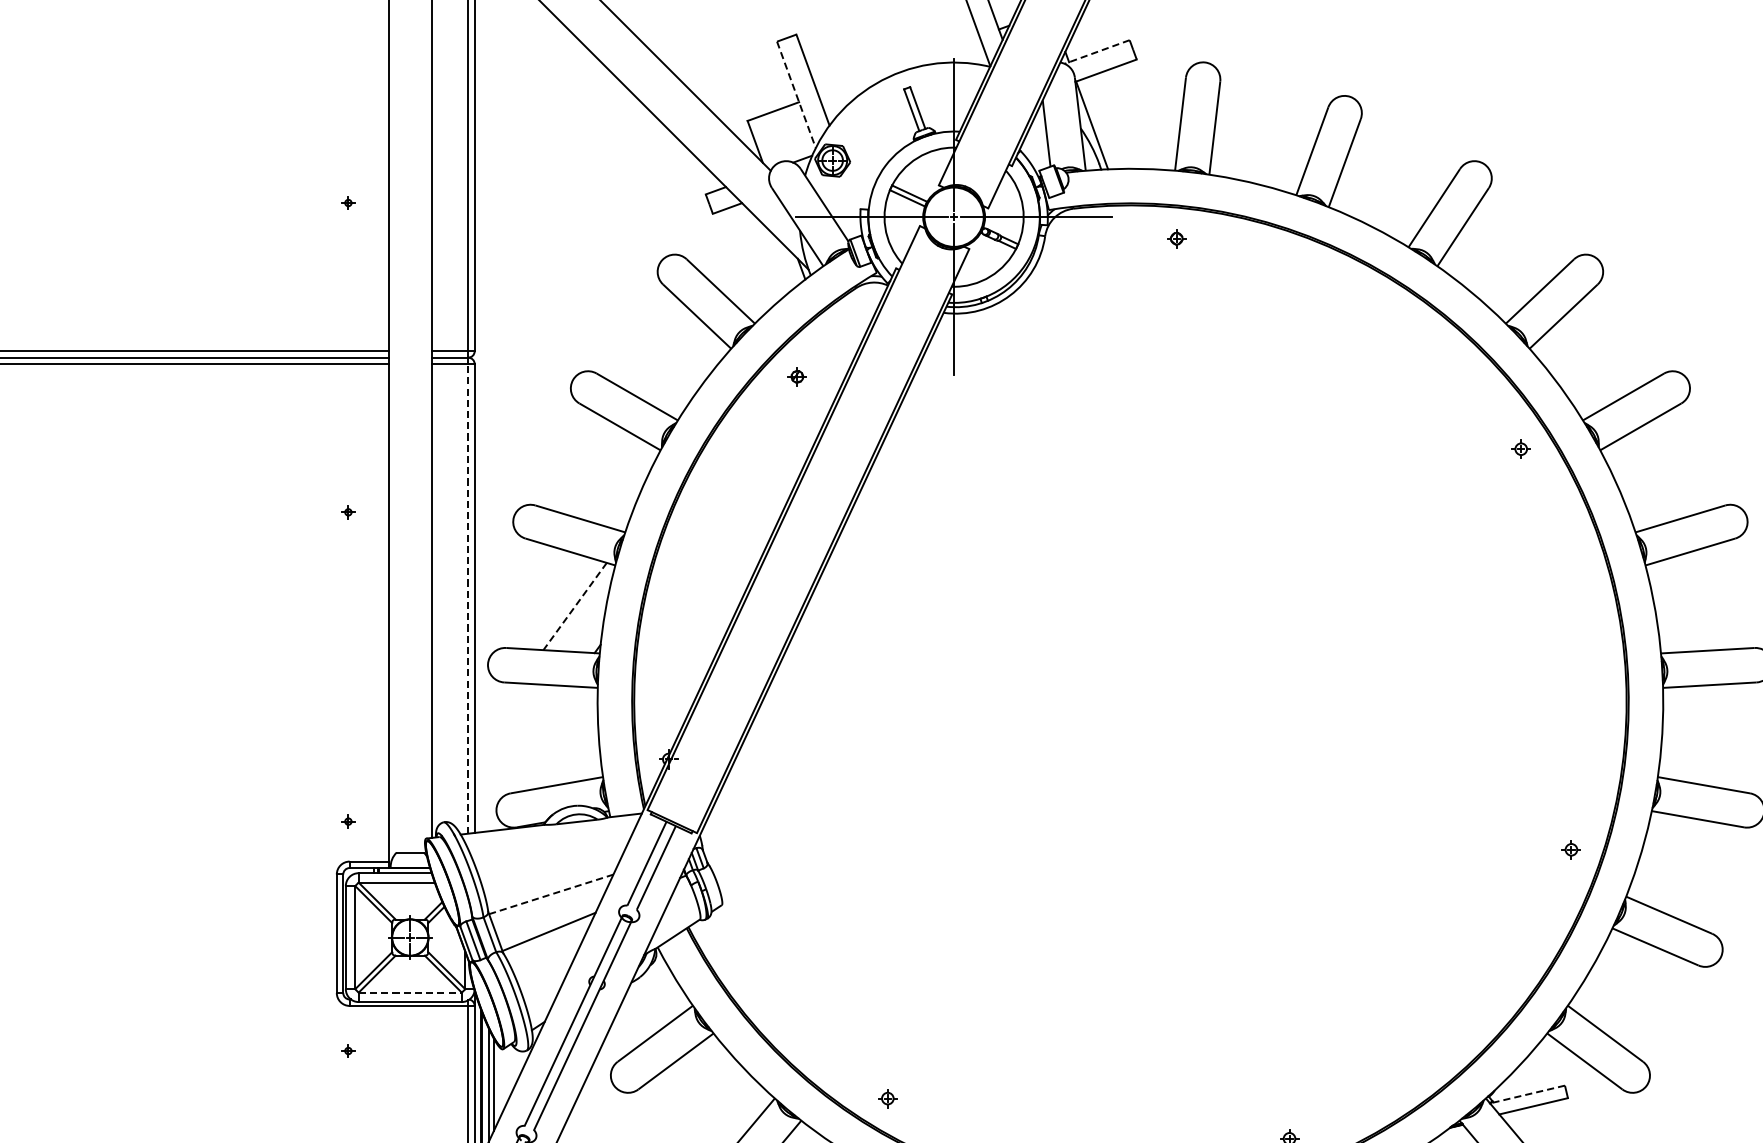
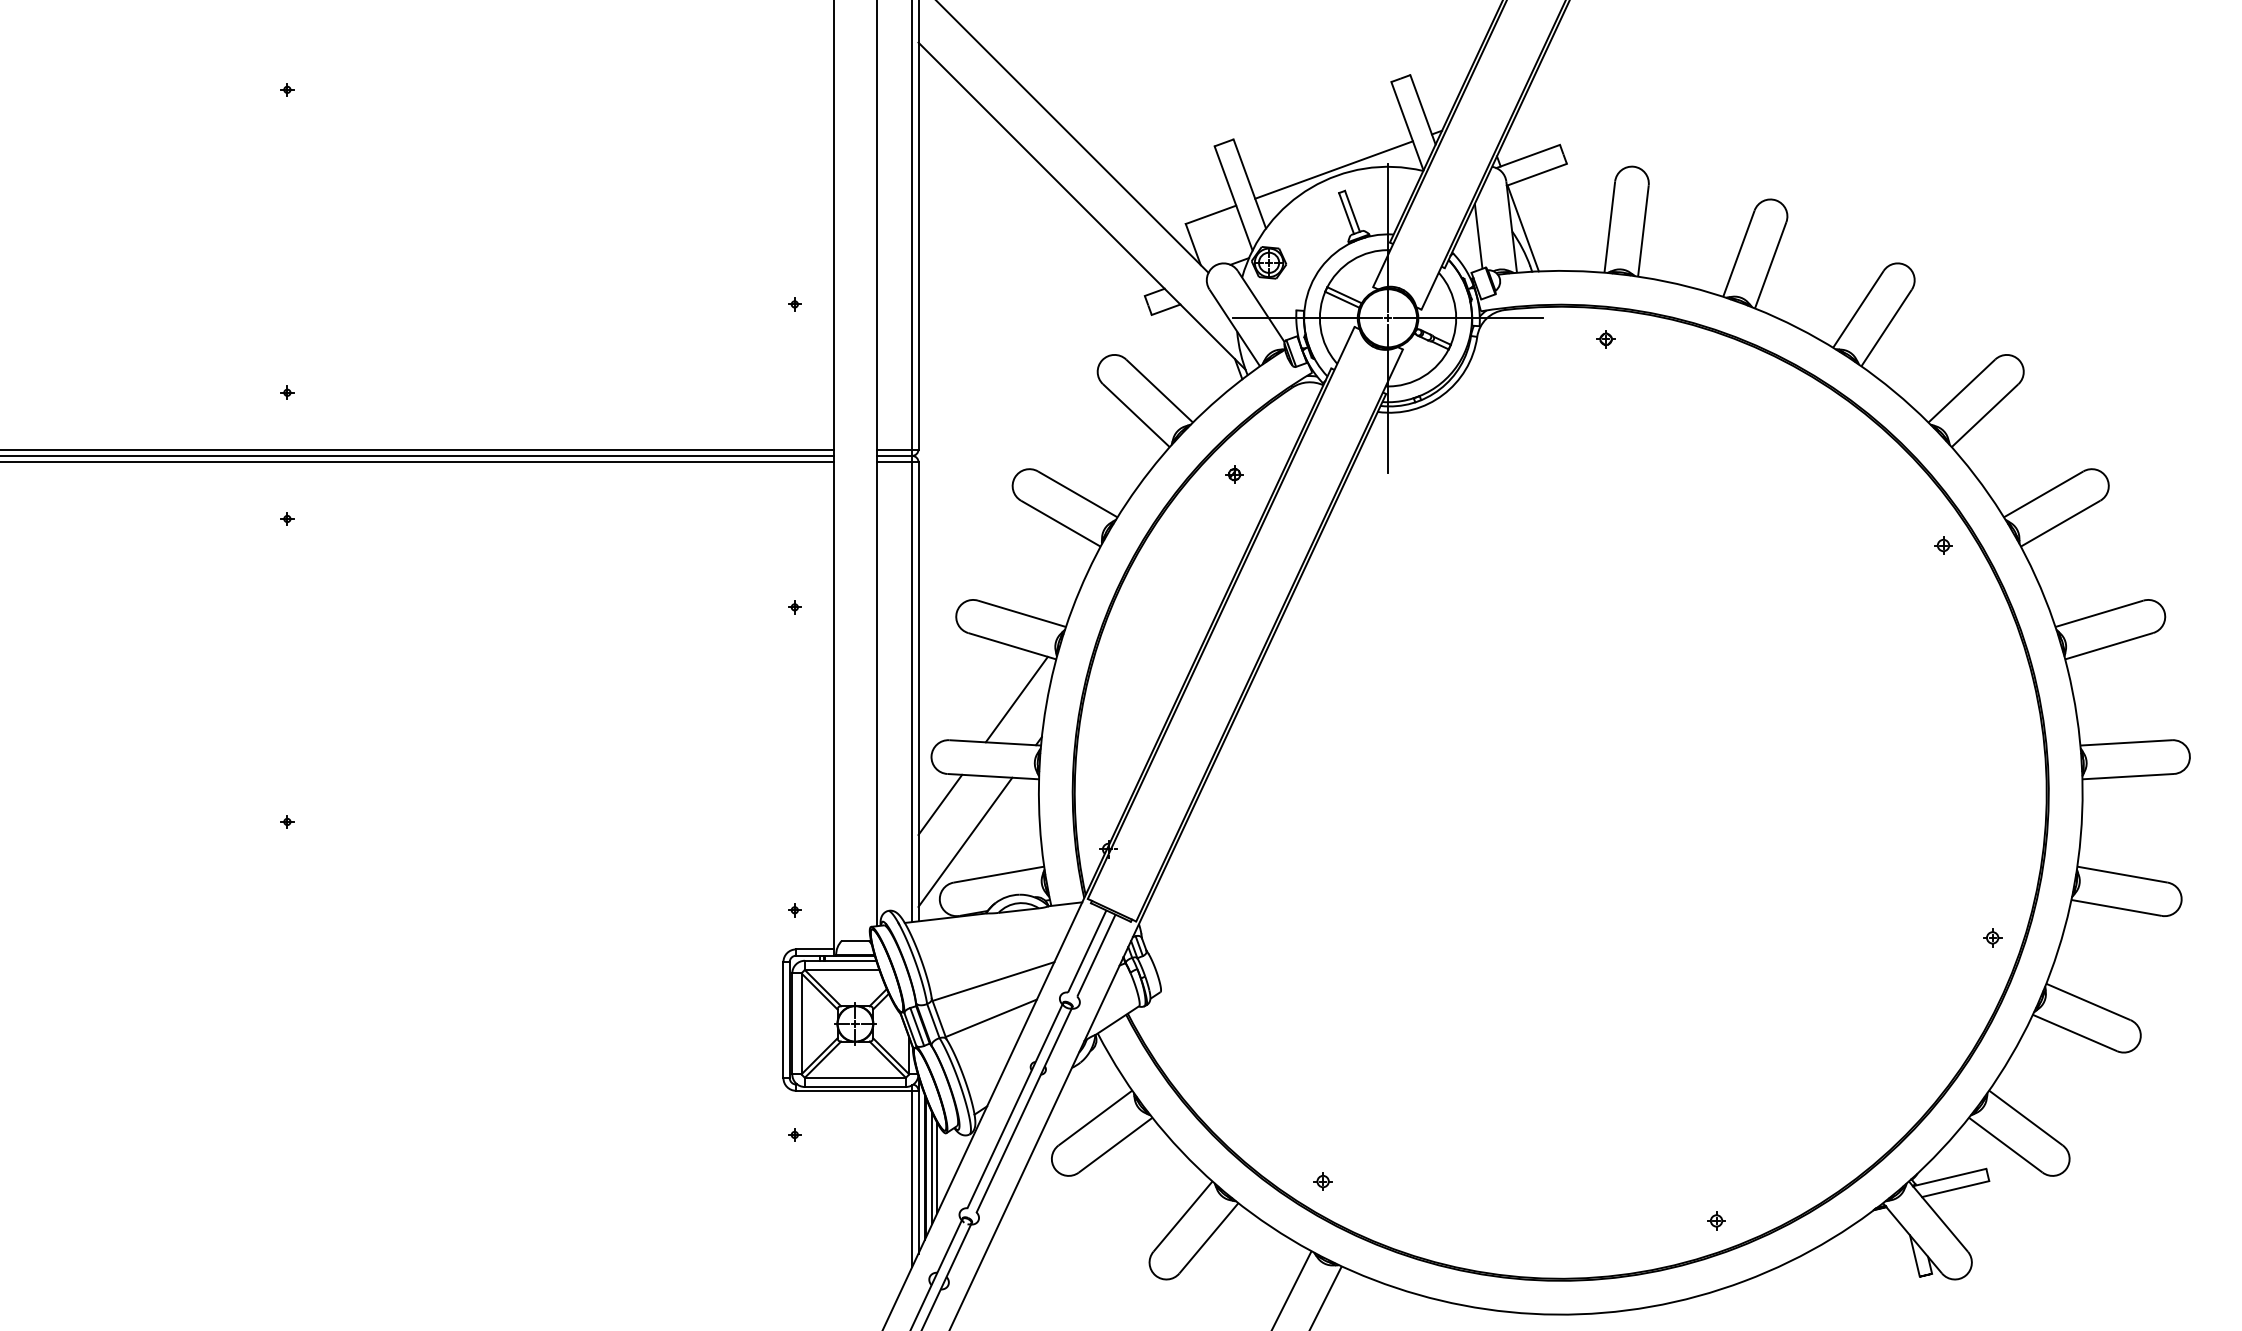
line: (1097, 52) -> (1528, 156), dashed -> solid
line: (898, 65) -> (1333, 169), added
line: (796, 94) -> (1233, 198), dashed -> solid
line: (468, 599) -> (912, 692), dashed -> solid
line: (574, 606) -> (1016, 699), dashed -> solid
line: (497, 713) -> (940, 804), added
line: (522, 751) -> (965, 841), added
line: (551, 894) -> (993, 981), dashed -> solid
line: (410, 992) -> (855, 1077), dashed -> solid
line: (1527, 1094) -> (1949, 1177), dashed -> solid

